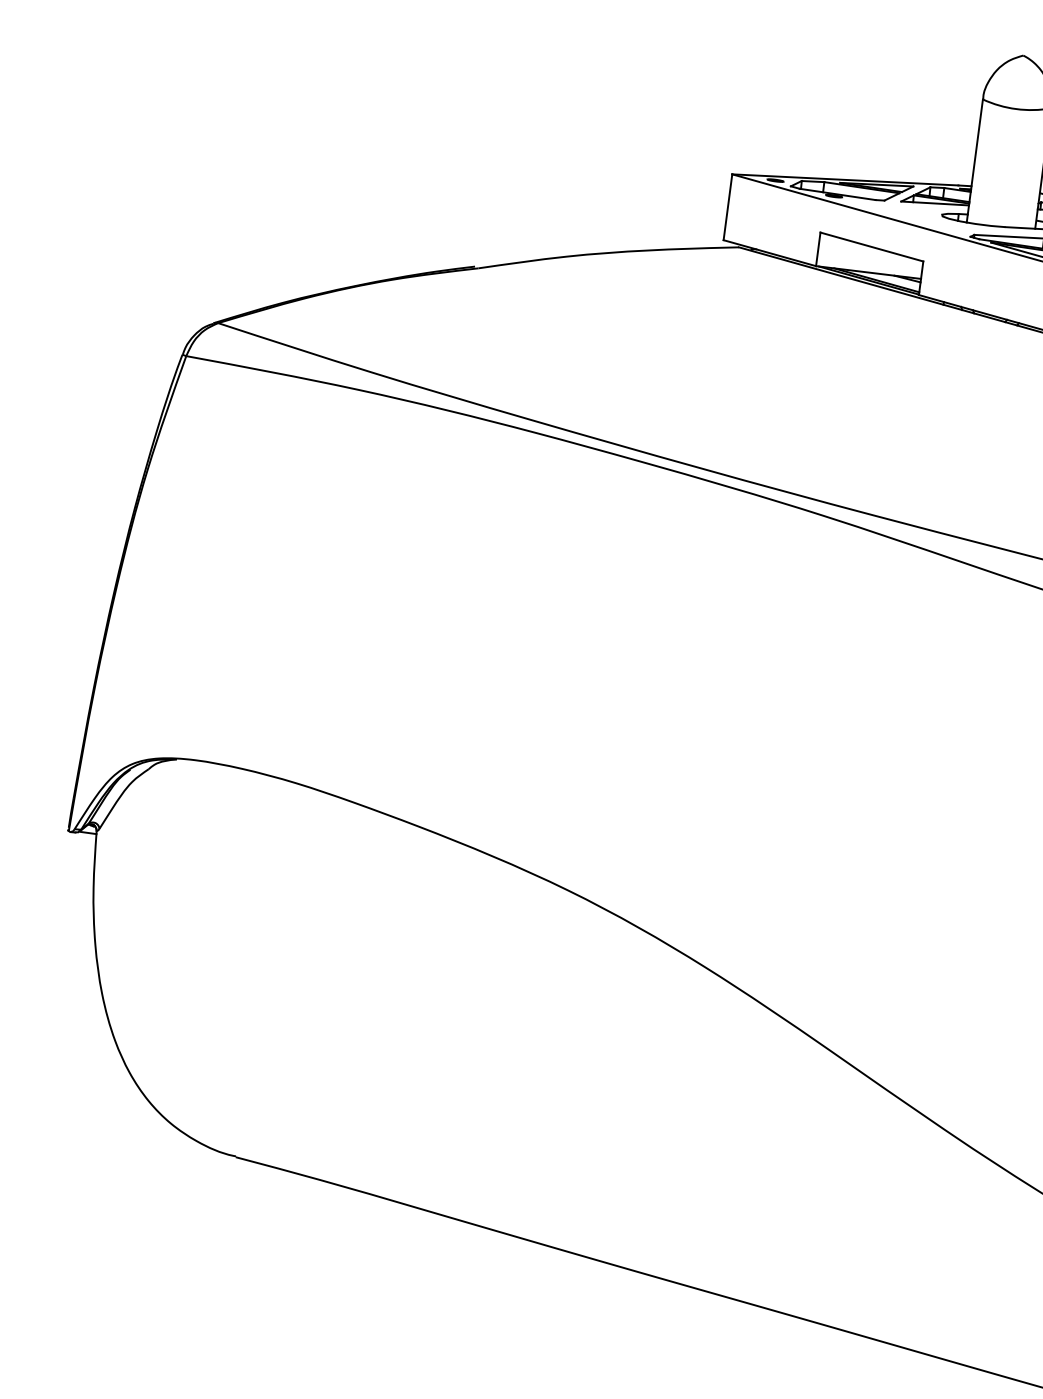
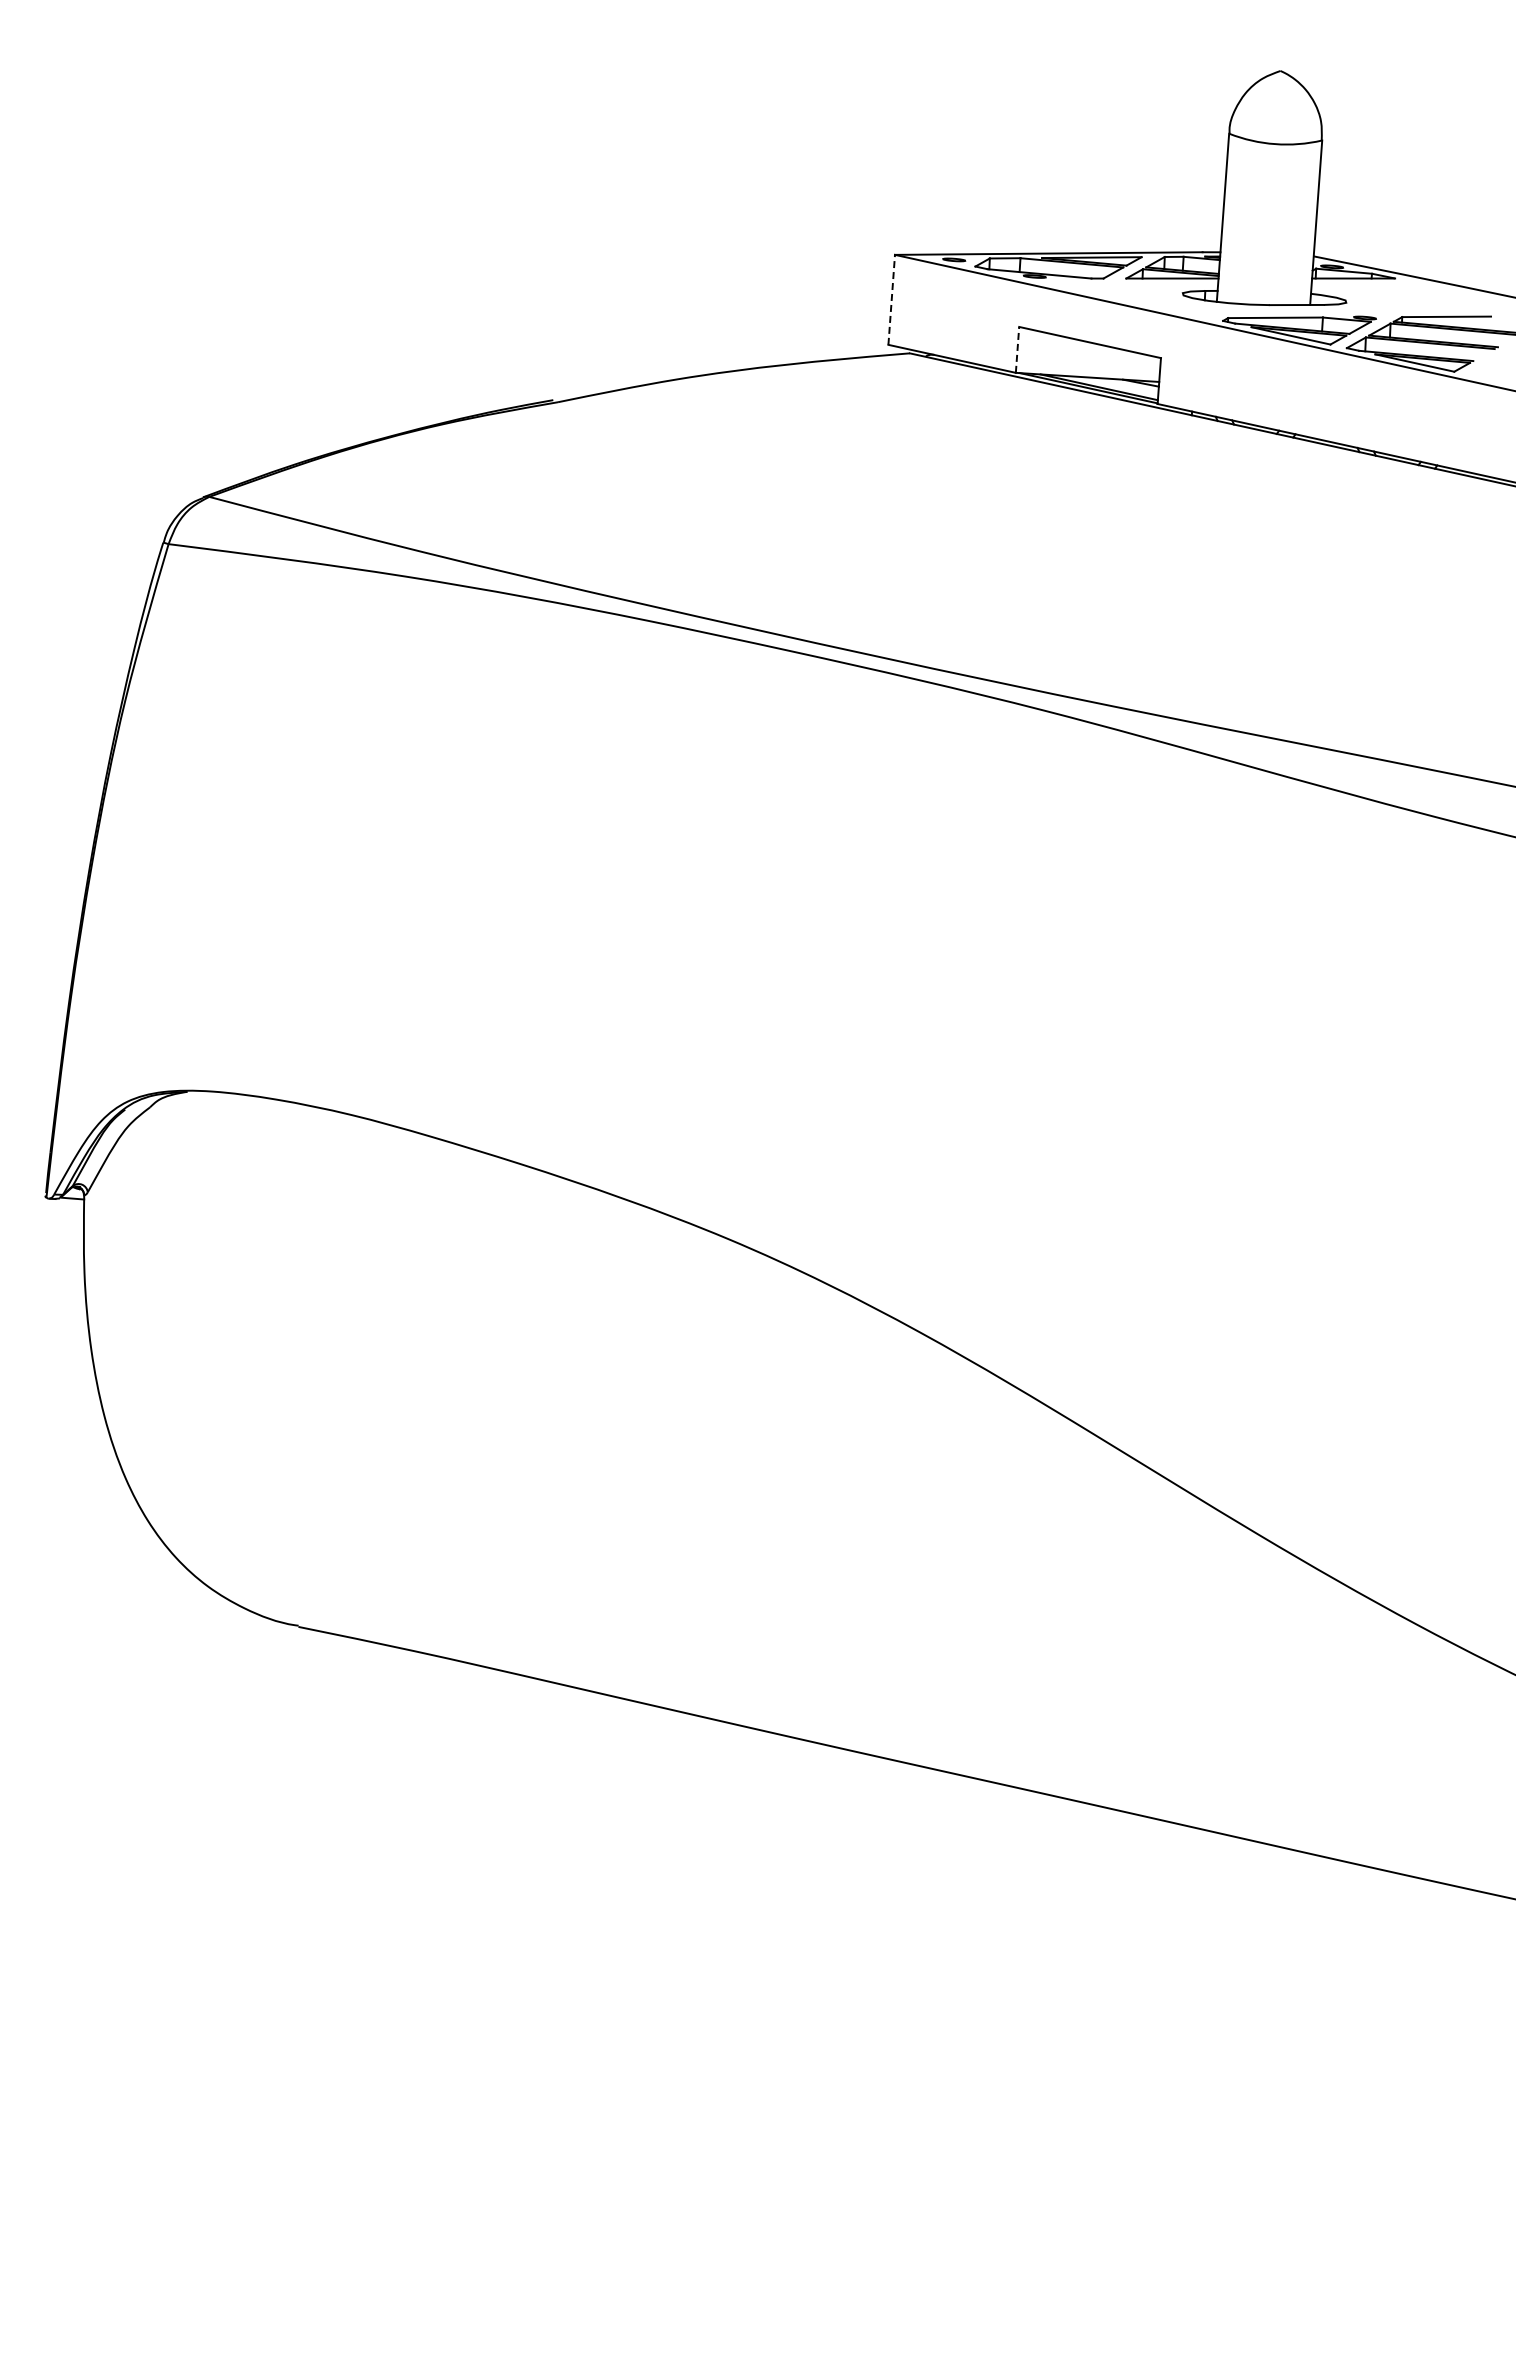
line: (727, 206) -> (891, 299), solid -> dashed
line: (818, 249) -> (1017, 349), solid -> dashed

